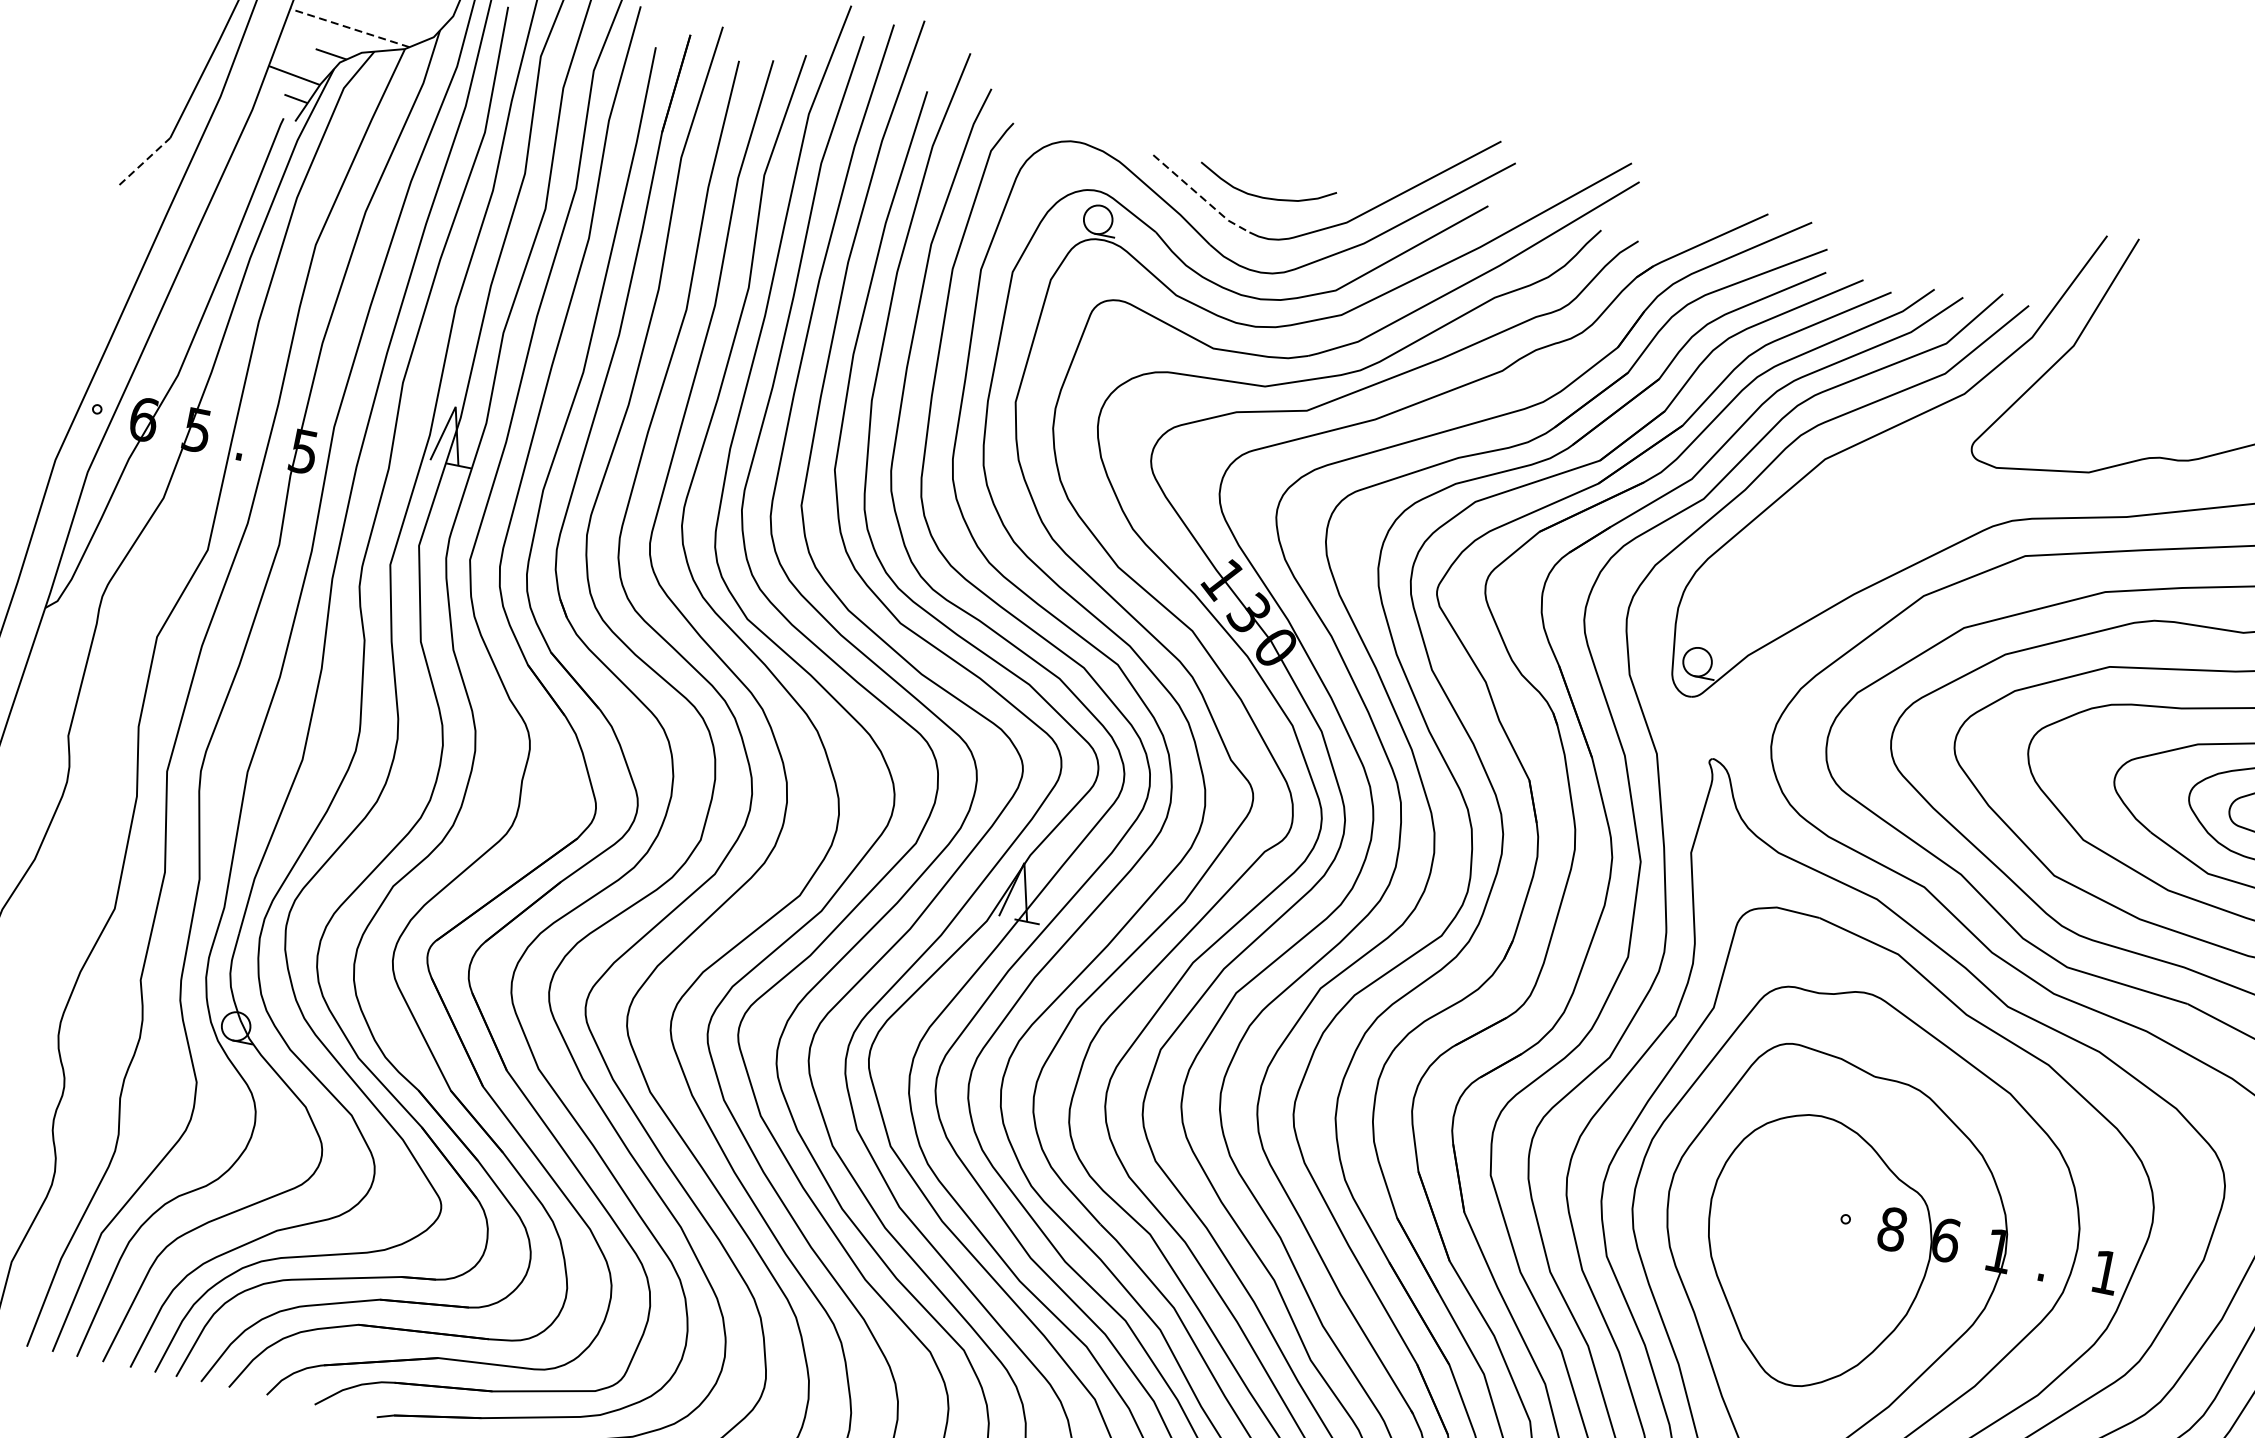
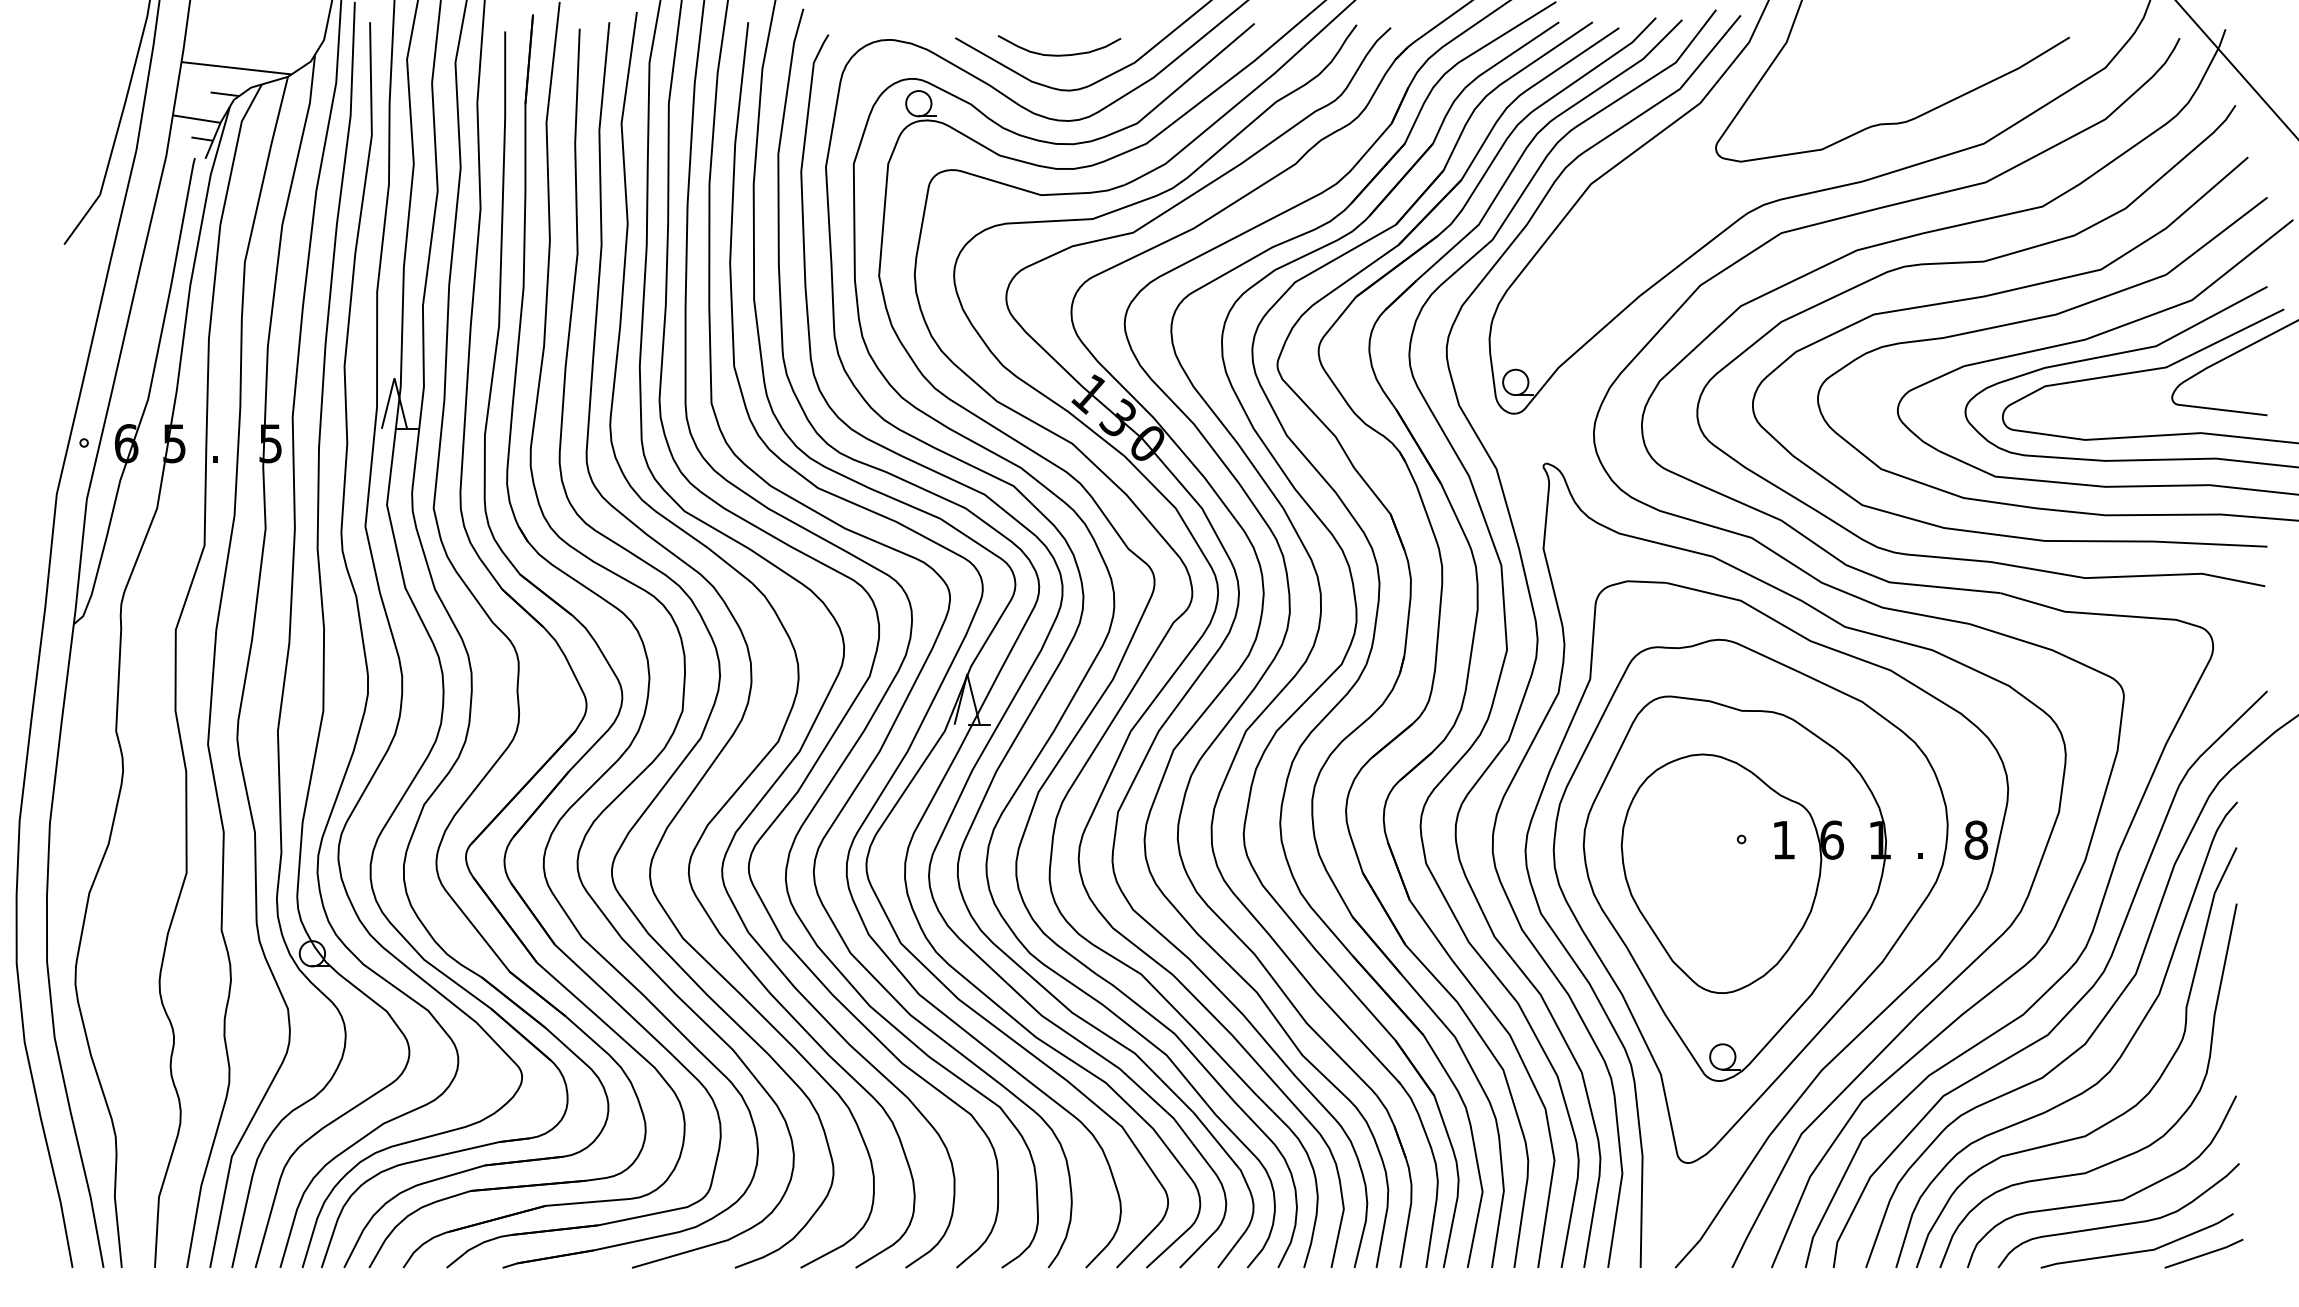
line: (349, 28) -> (236, 68), dashed -> solid
line: (145, 161) -> (82, 219), dashed -> solid
line: (1200, 196) -> (1003, 65), dashed -> solid
text: (1892, 1228) -> (1783, 839), 8 -> 1
text: (2106, 1271) -> (1976, 839), 1 -> 8

